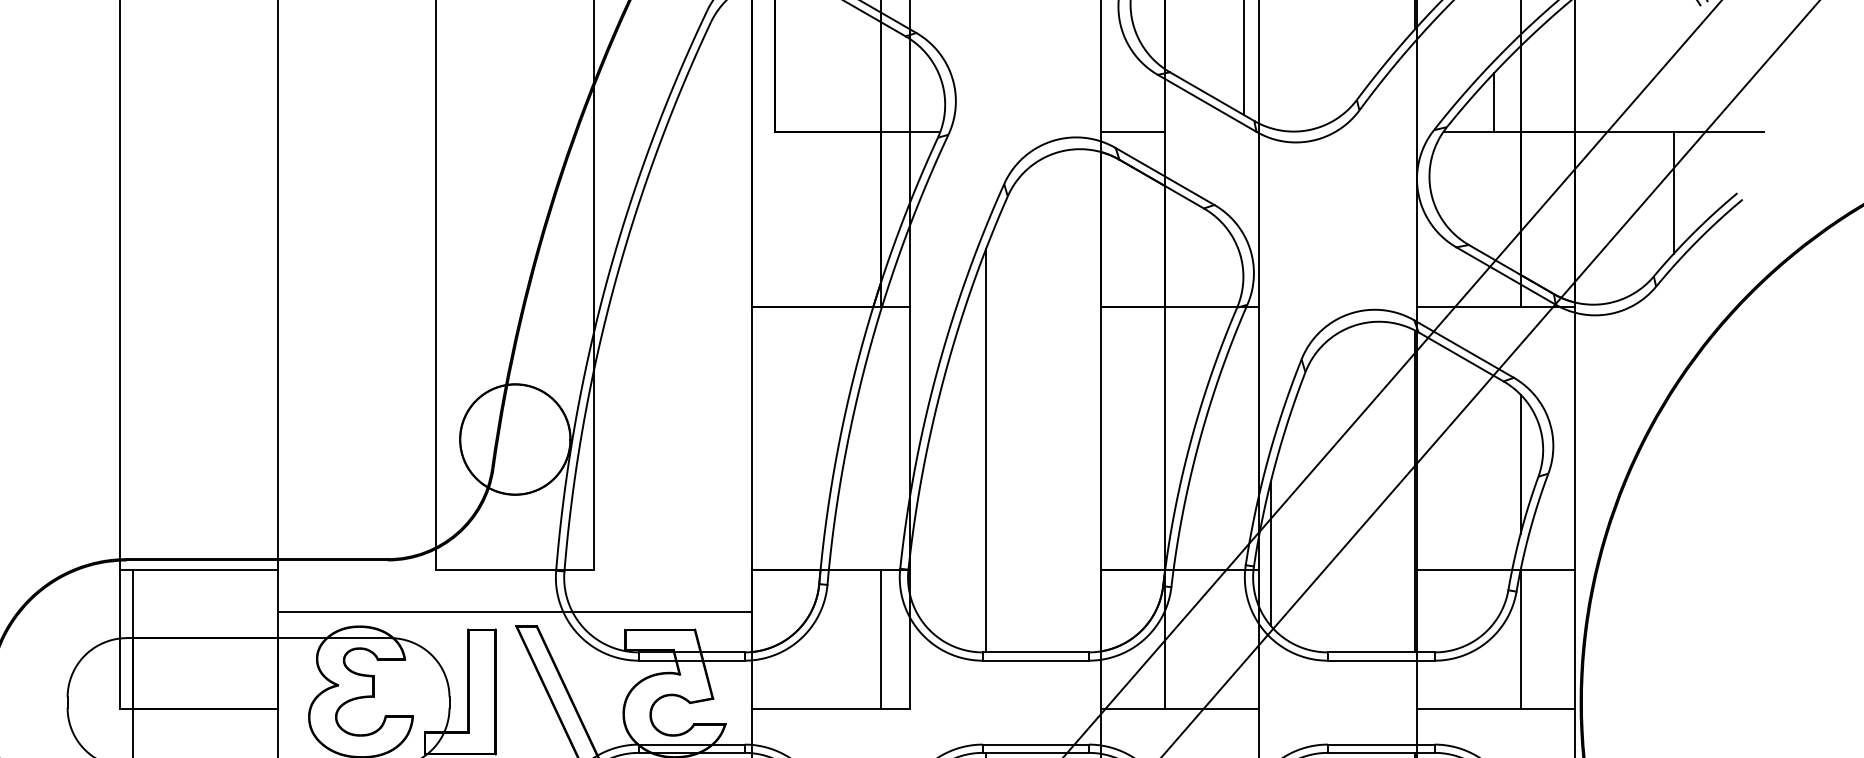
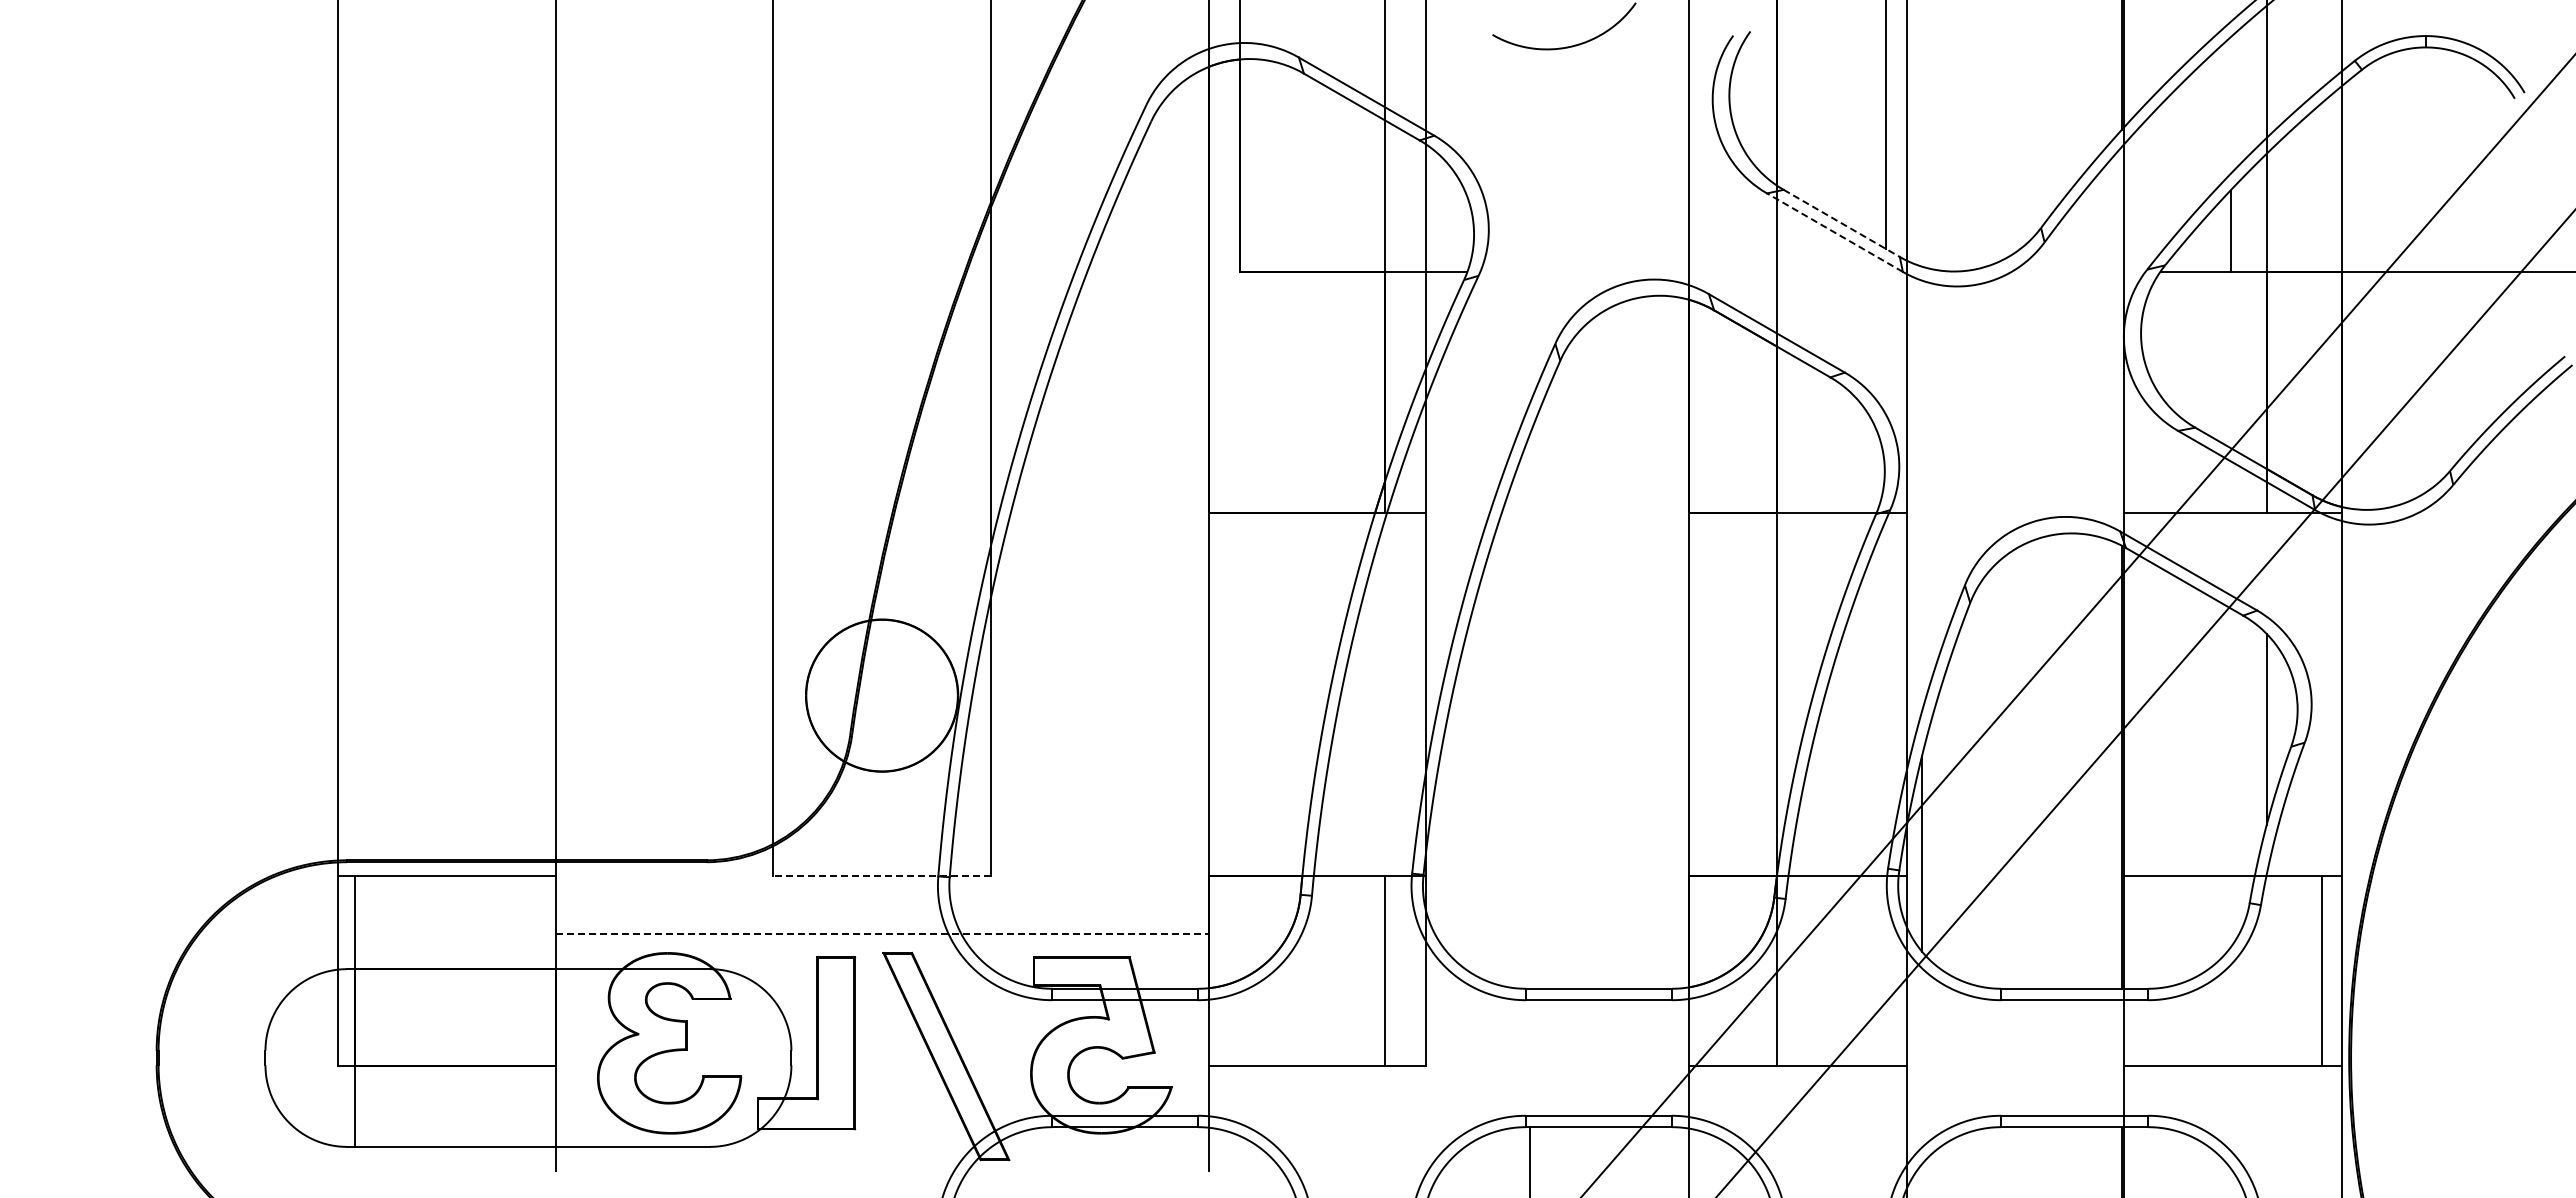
line: (1212, 96) -> (1842, 223), solid -> dashed
line: (1206, 103) -> (1834, 232), solid -> dashed
line: (1133, 131) -> (1733, 271), removed
line: (1673, 192) -> (2477, 355), removed
line: (986, 450) -> (1530, 710), removed
line: (515, 570) -> (882, 875), solid -> dashed
line: (515, 612) -> (882, 933), solid -> dashed
line: (1520, 639) -> (2321, 970), moved

